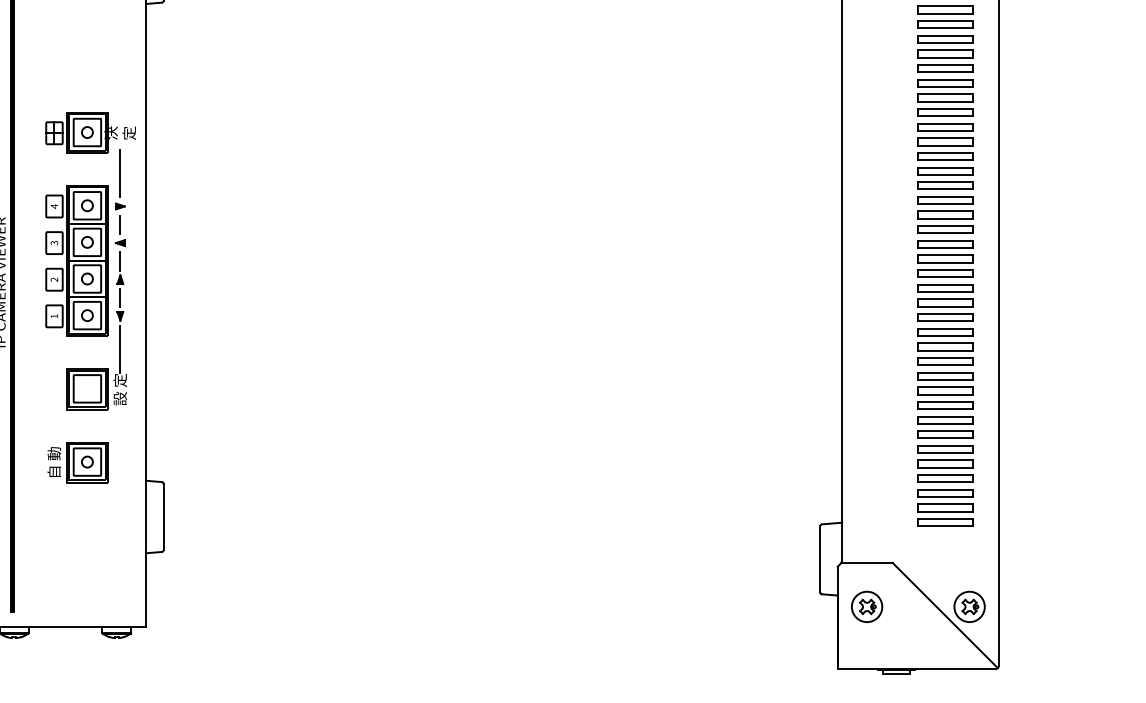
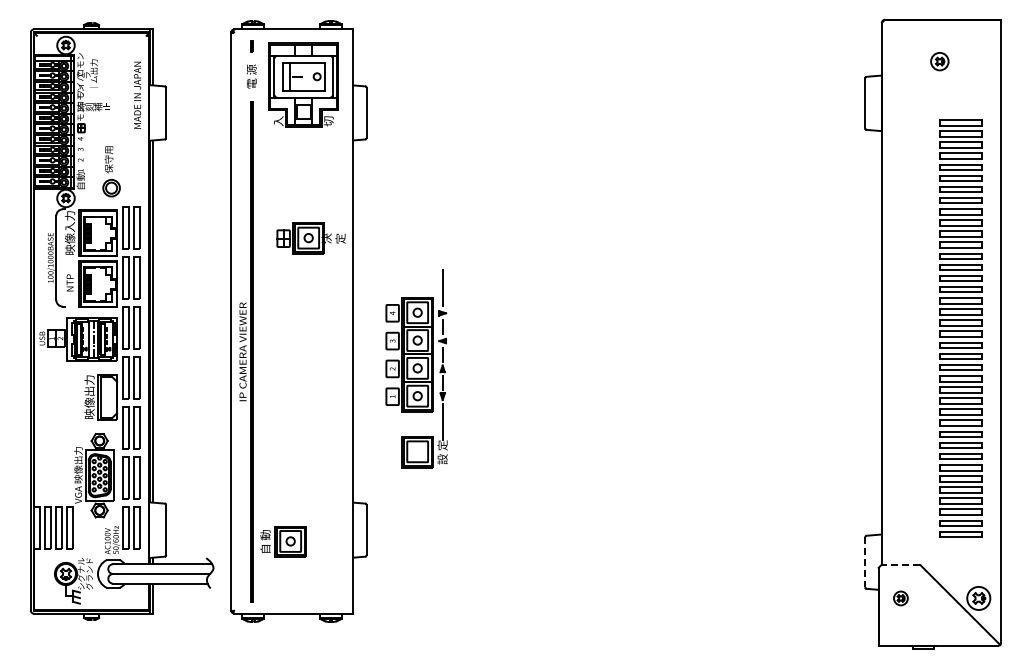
part: (85, 279) -> (416, 368), moved
part: (77, 462) -> (283, 541), moved
line: (820, 559) -> (865, 562), solid -> dashed
line: (866, 563) -> (900, 565), solid -> dashed
part: (866, 606) -> (900, 598), size x0.6

